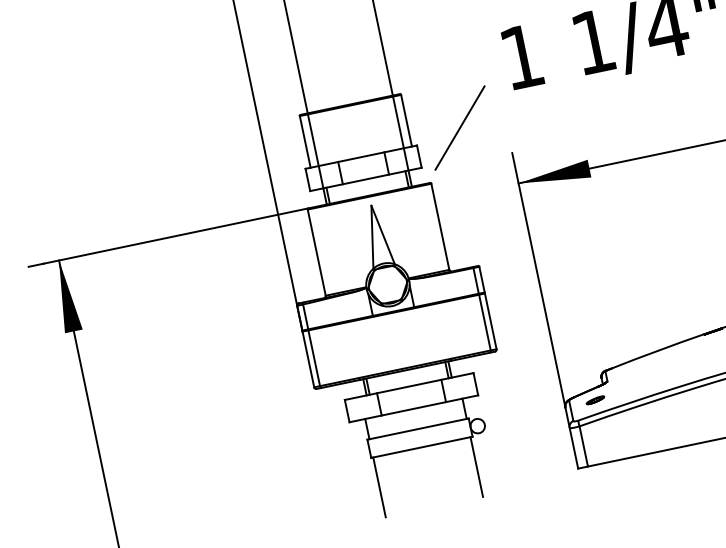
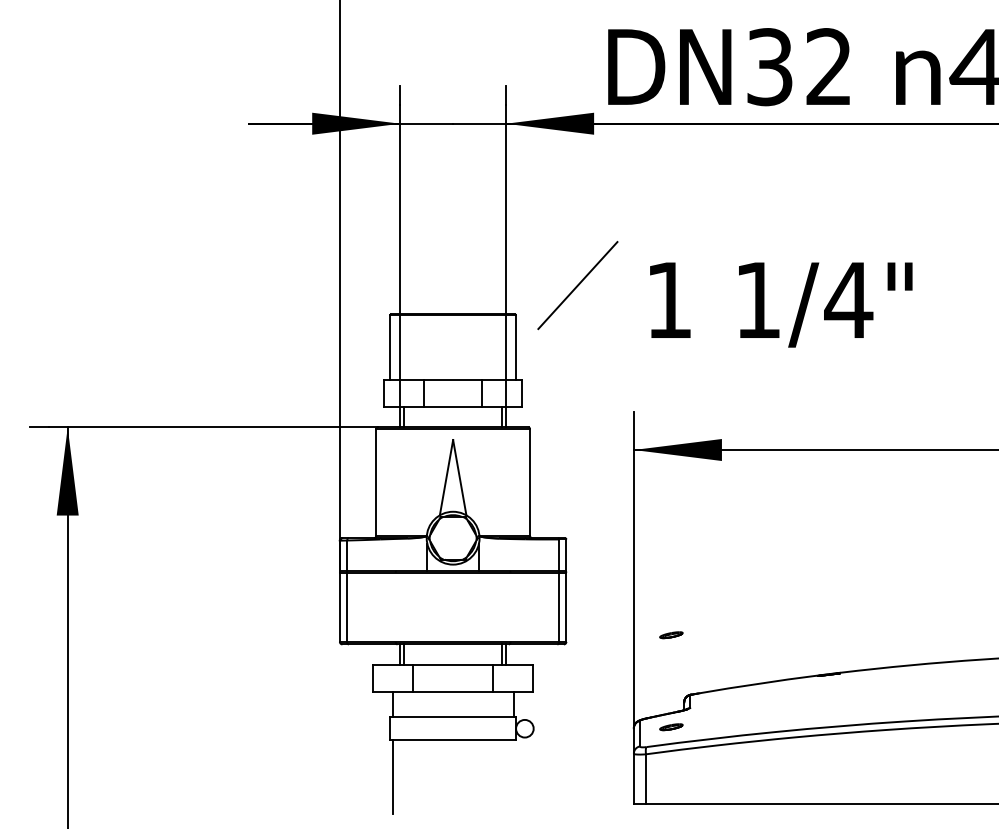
line: (459, 128) -> (577, 285), moved
part: (580, 326) -> (671, 635), added
line: (476, 467) -> (513, 777), removed

